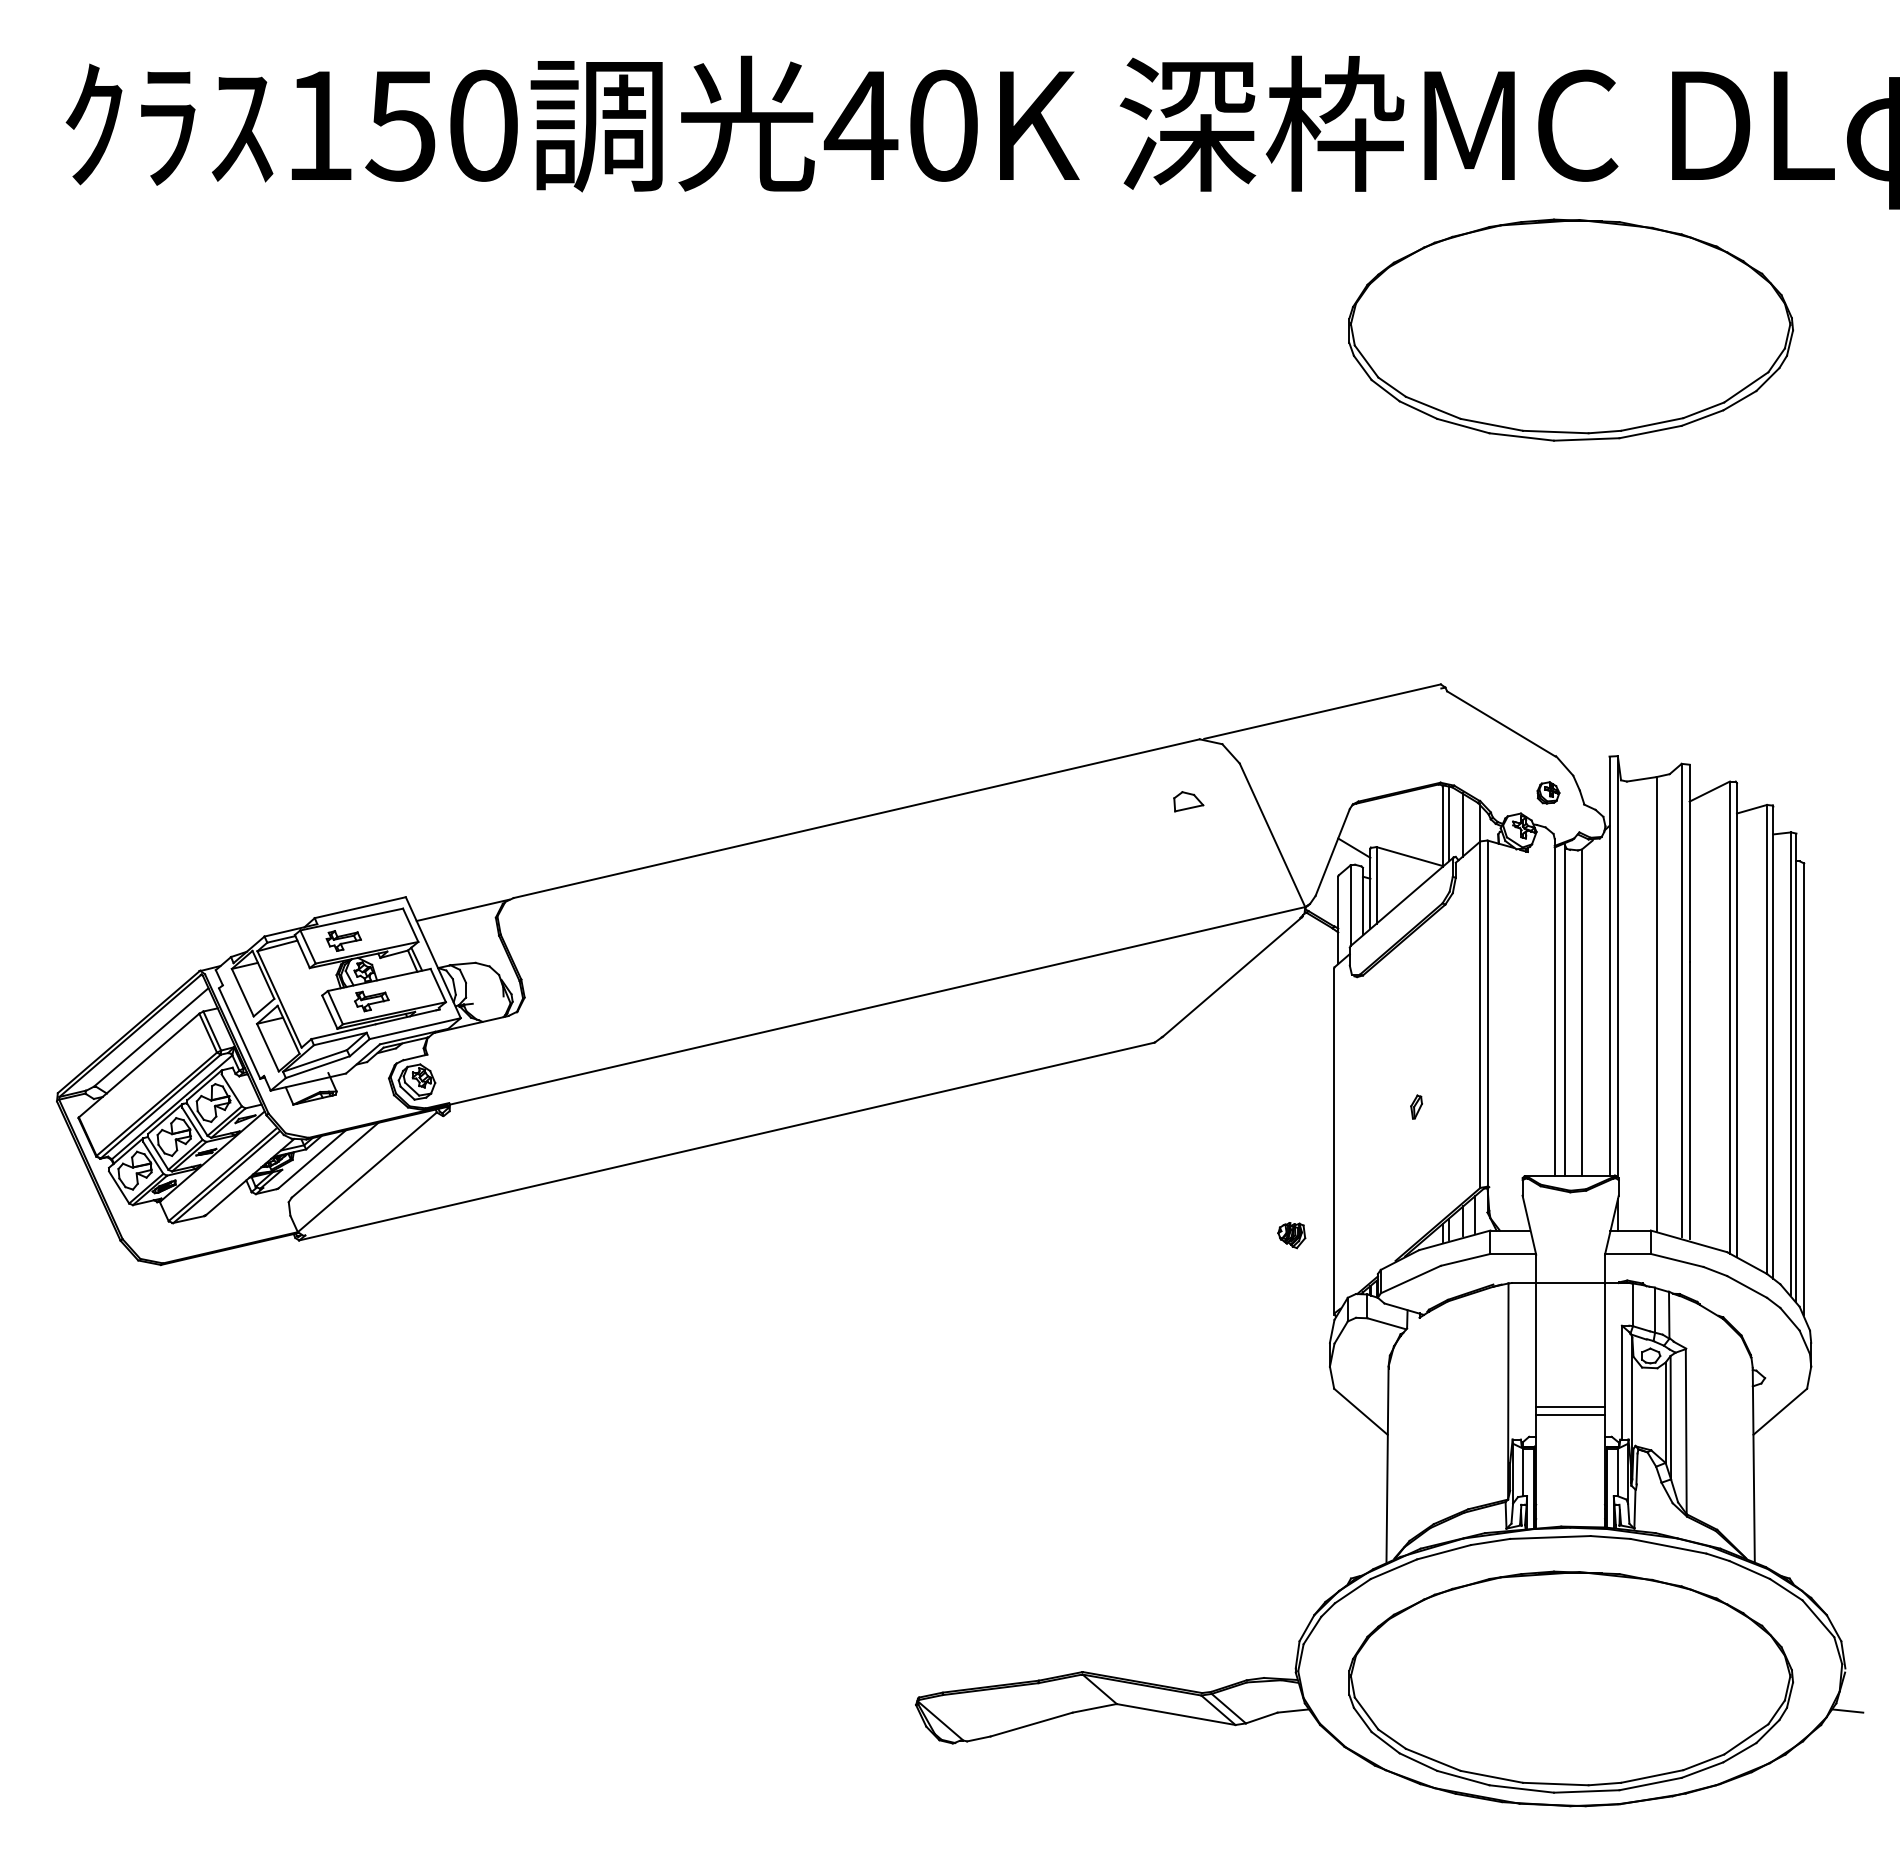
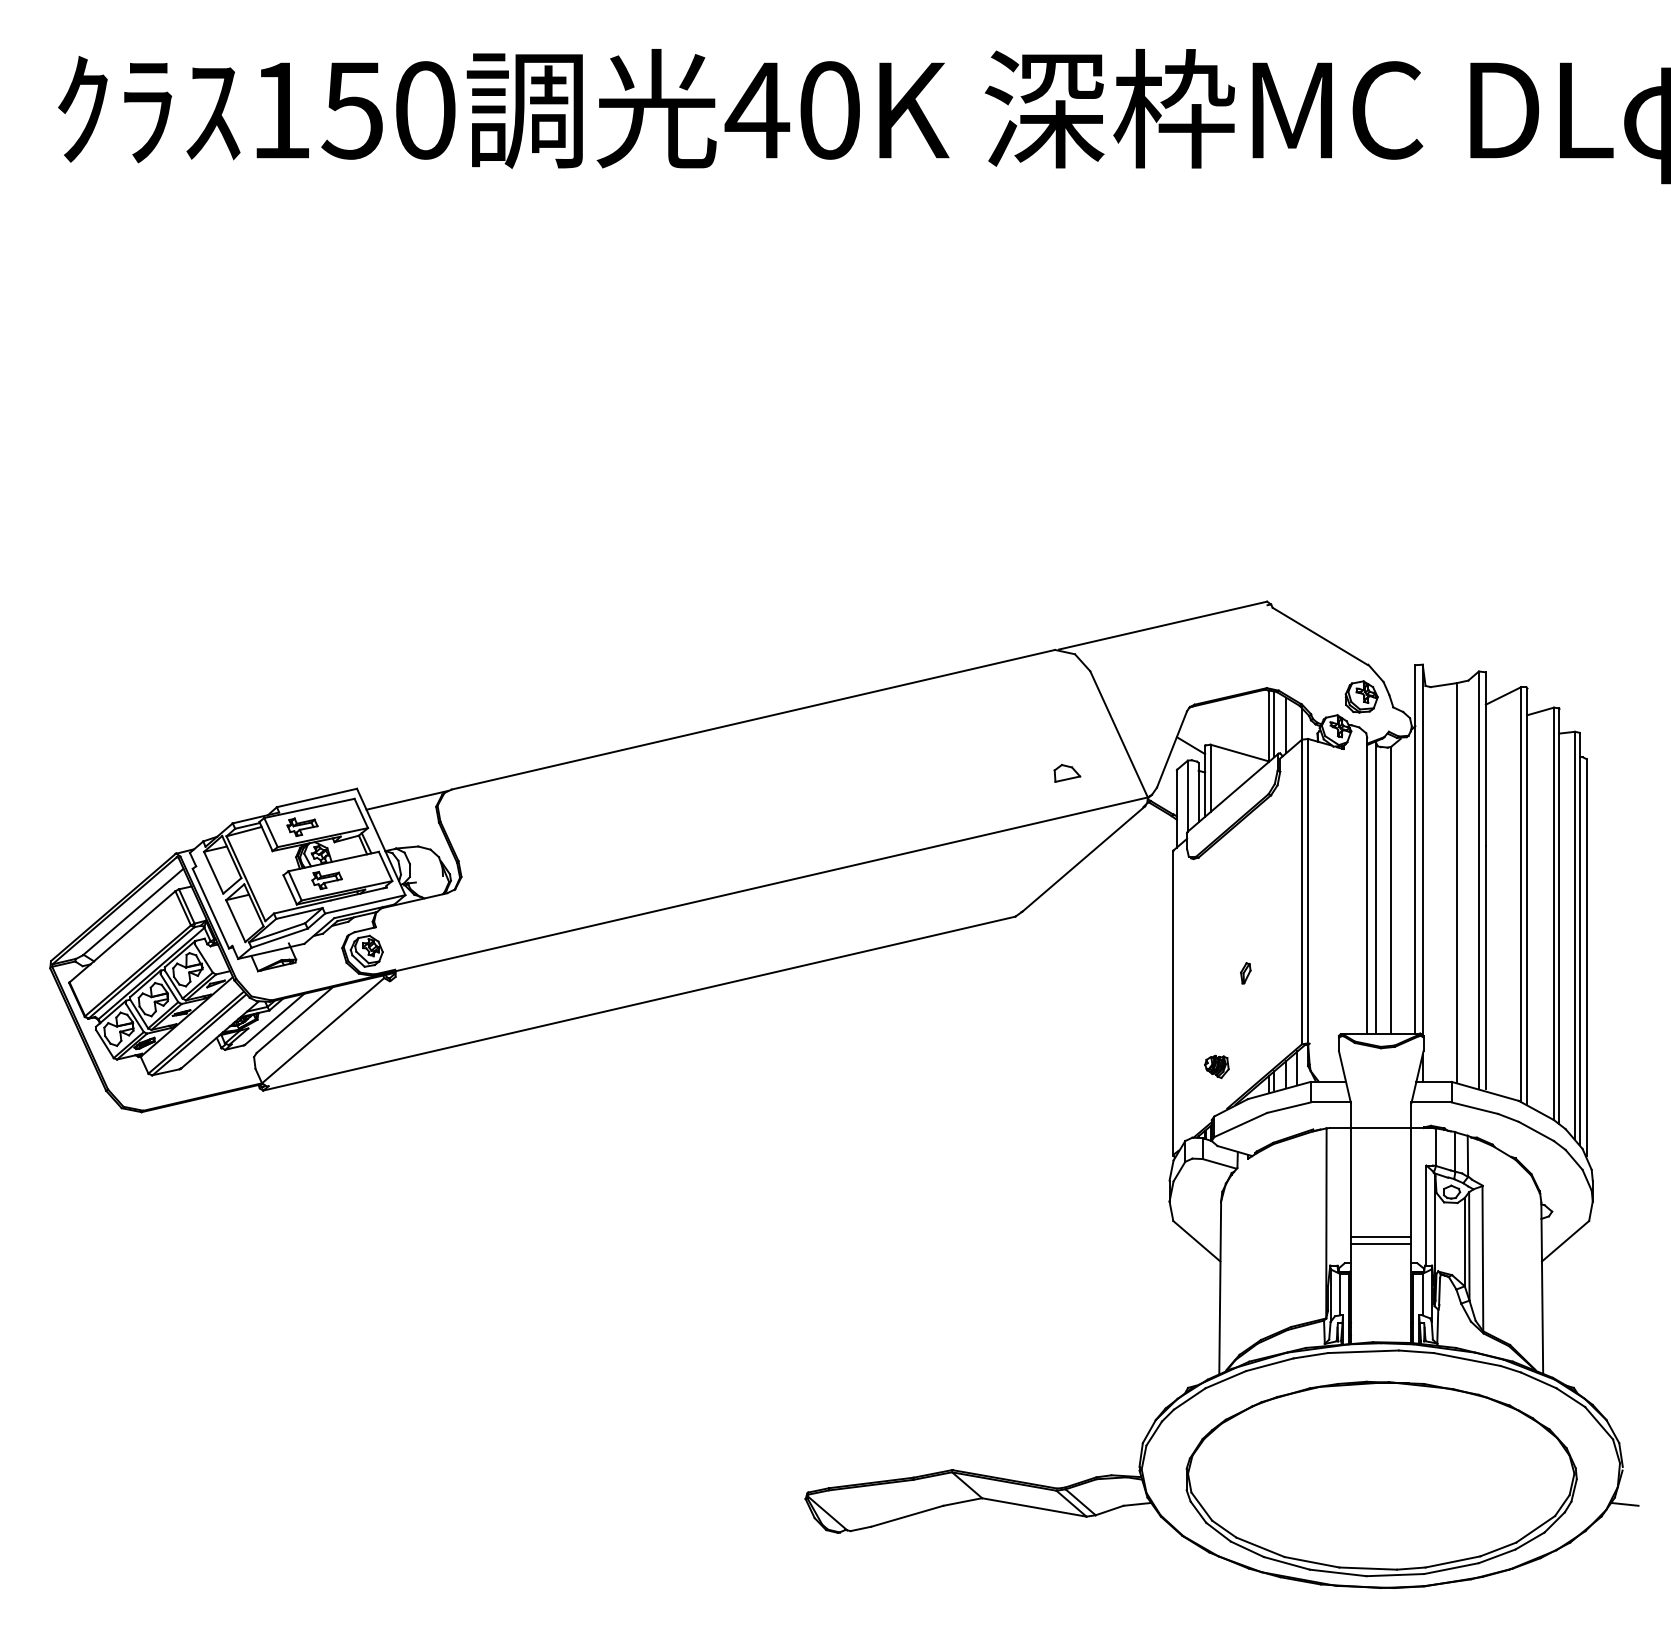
part: (1570, 329) -> (1381, 289), removed
part: (1548, 792) -> (1361, 696), size x1.67
part: (1188, 801) -> (1067, 773), moved
part: (1291, 1235) -> (1216, 1066), moved

